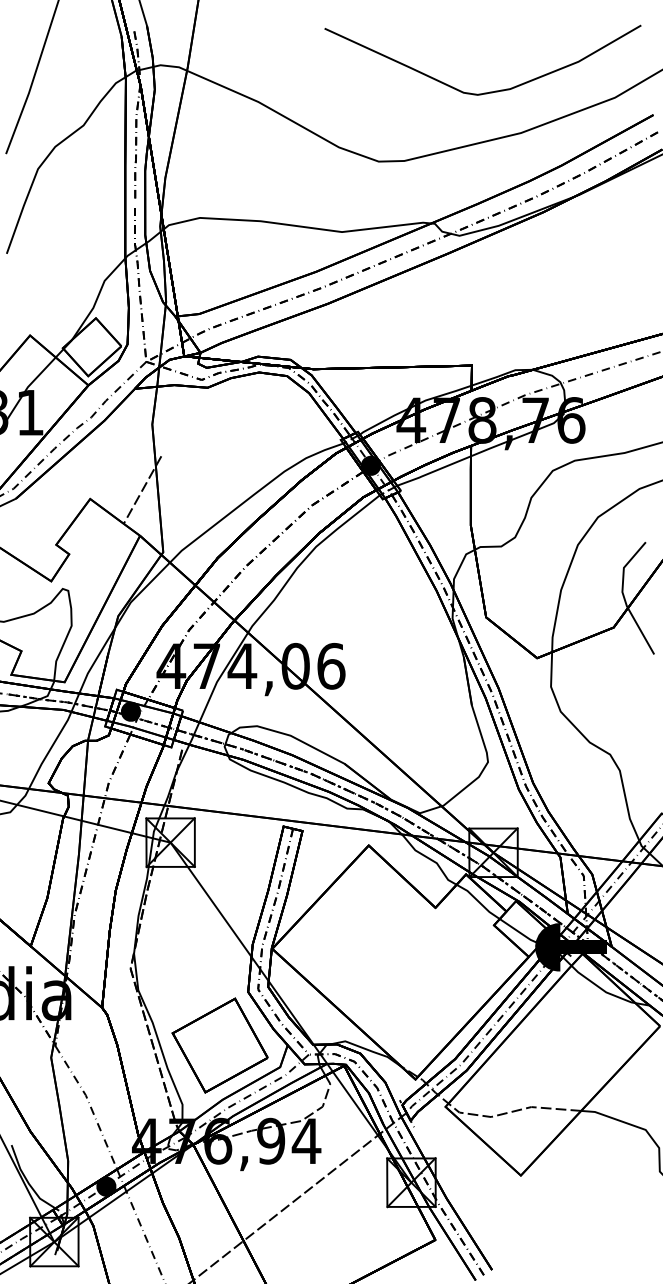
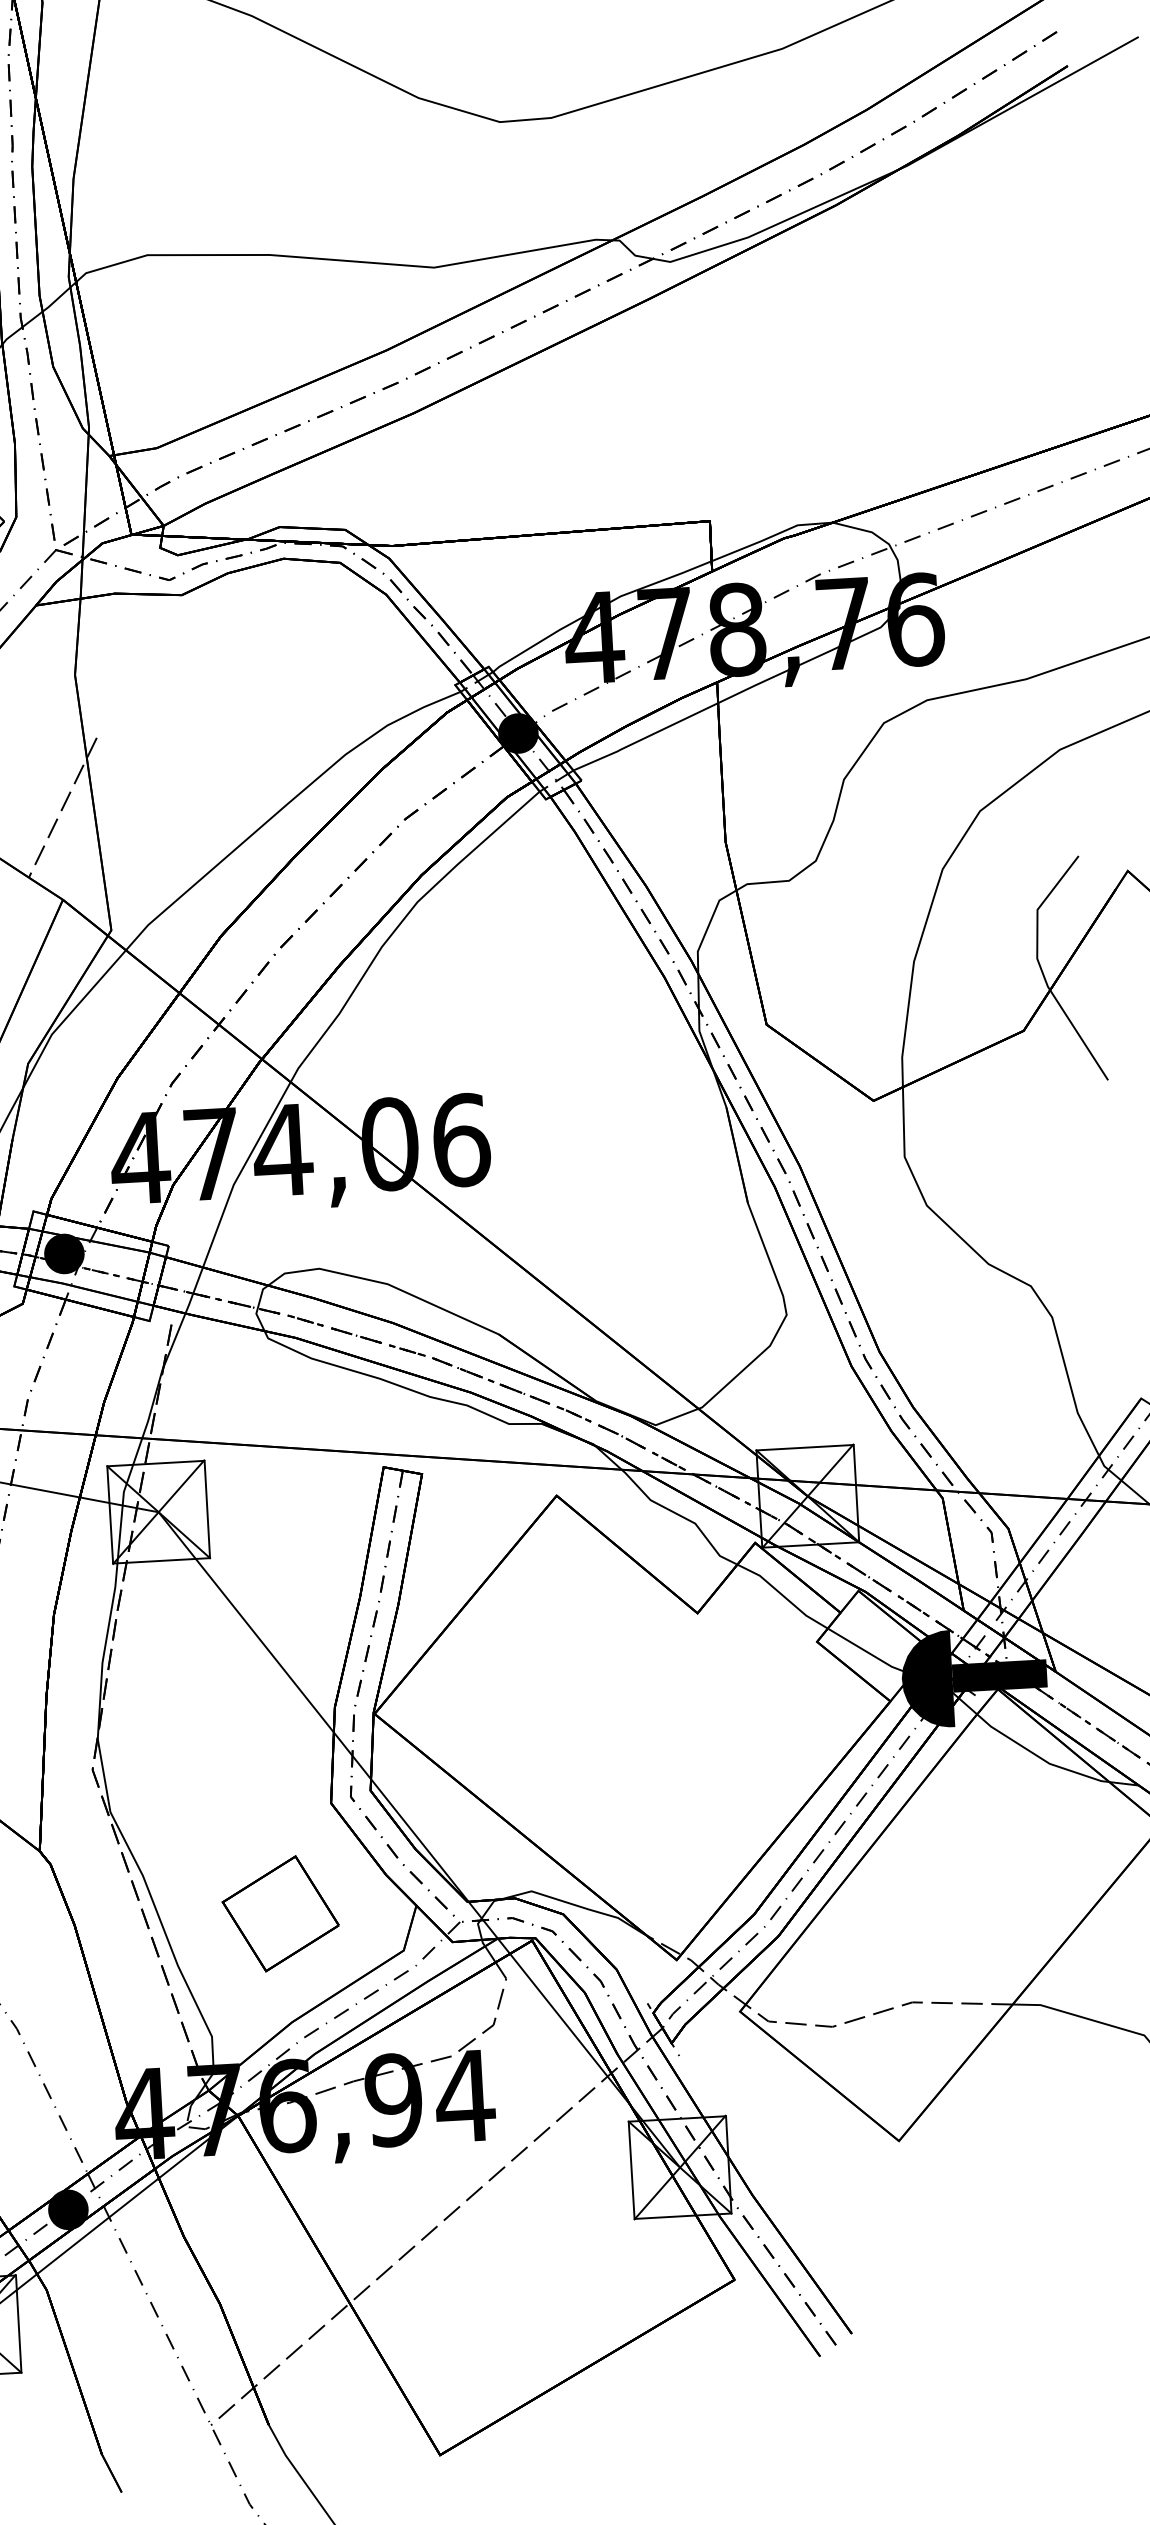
part: (219, 1045) -> (279, 1913), size x0.6

